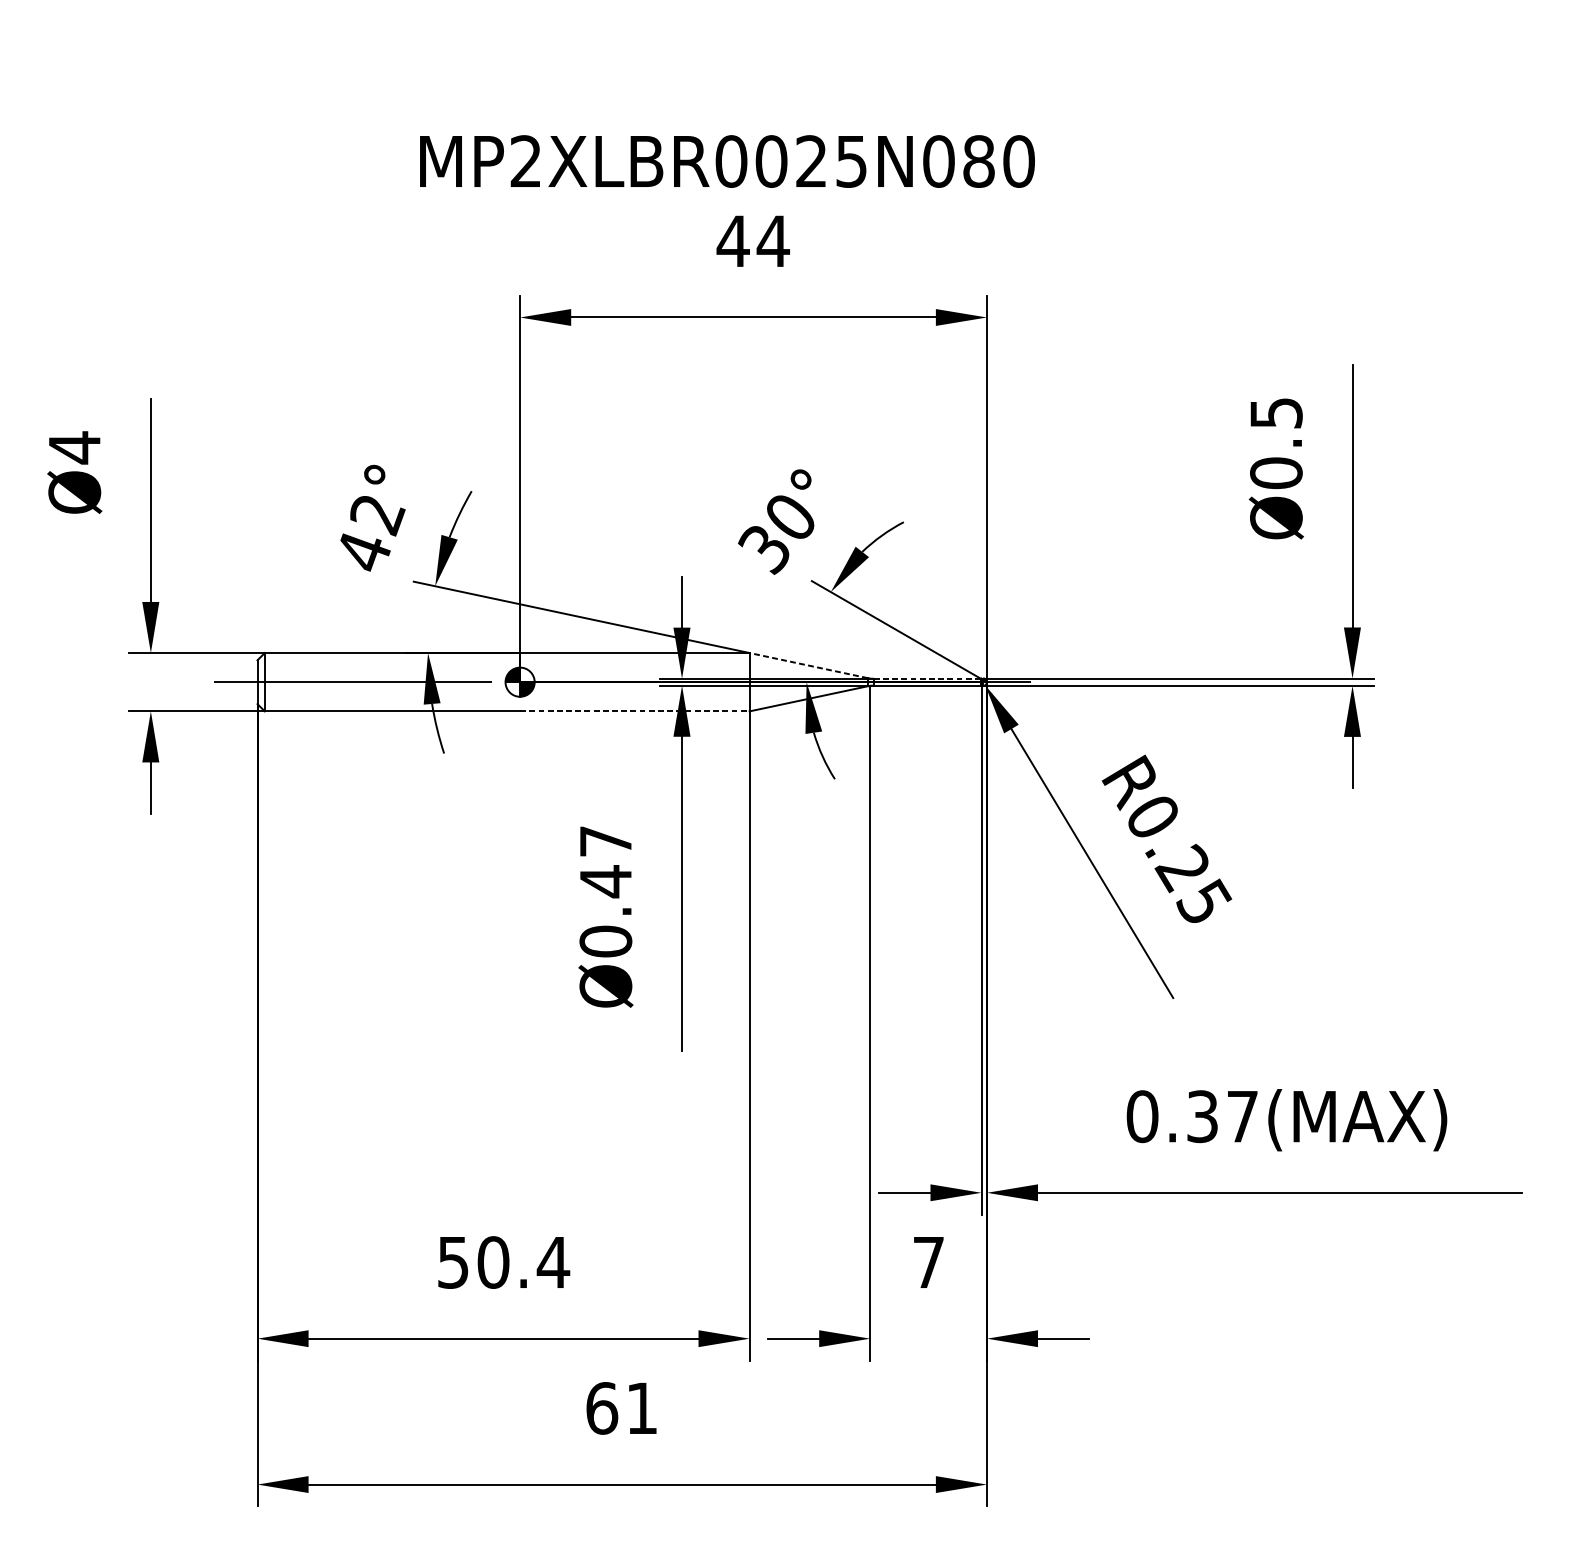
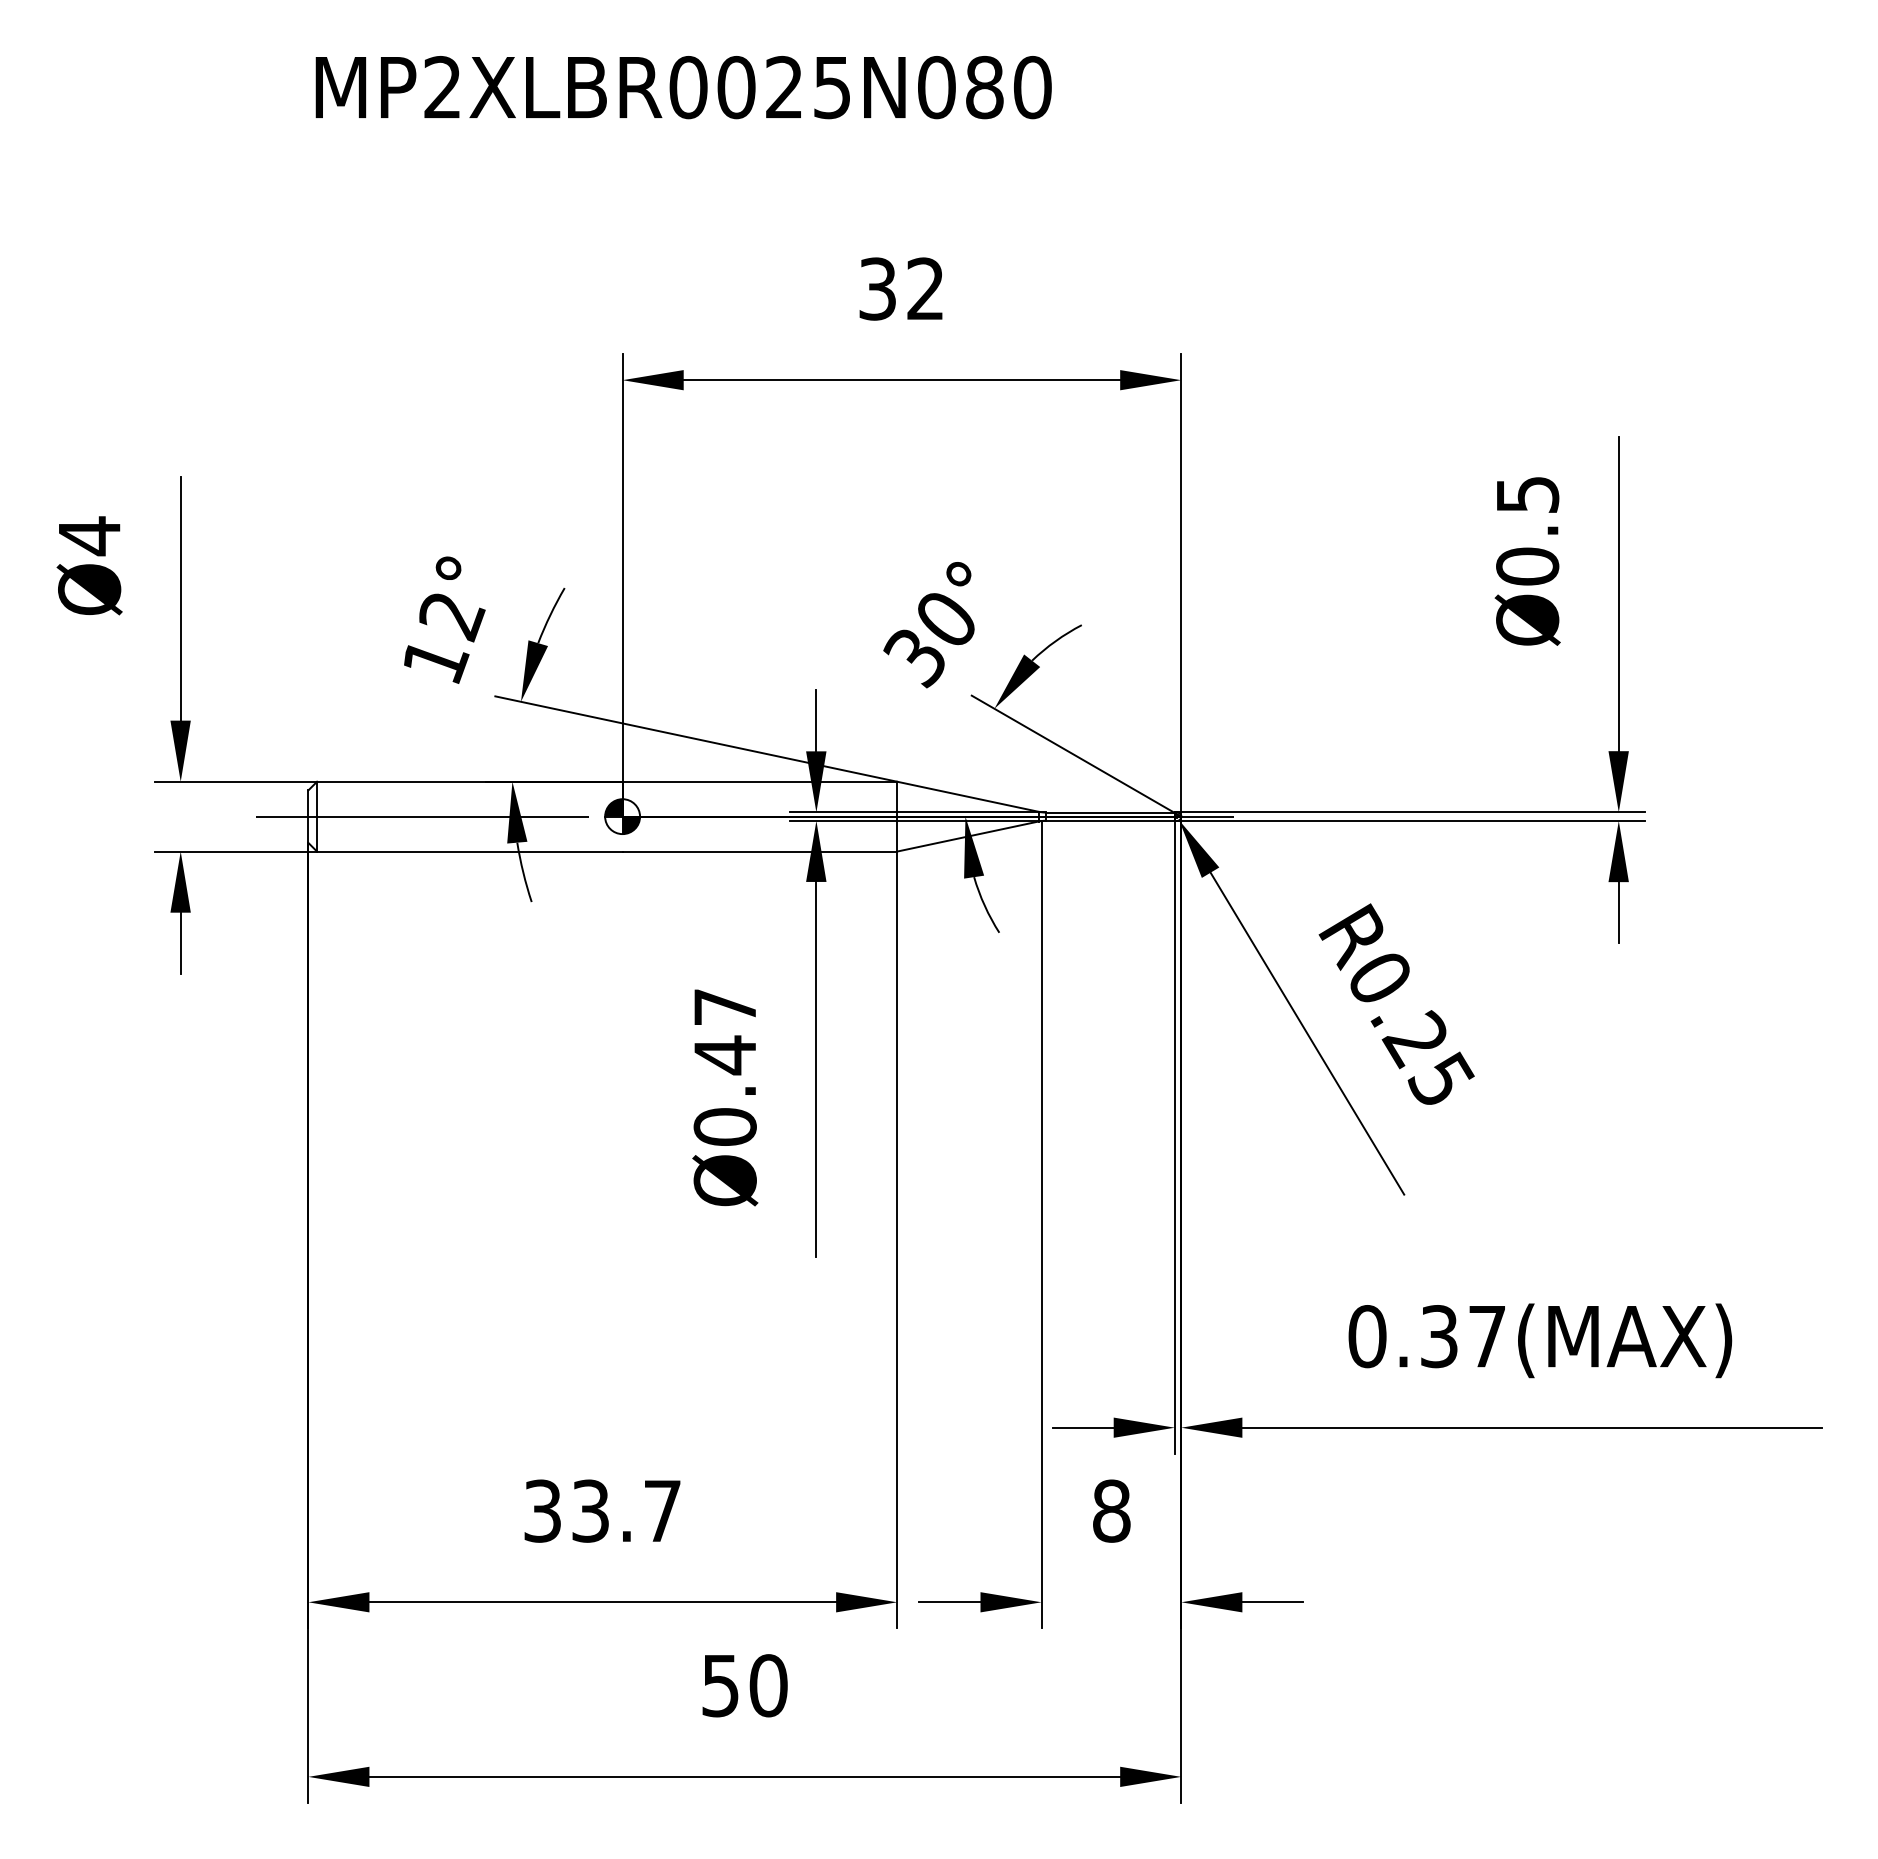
text: (727, 161) -> (683, 87), moved
text: (753, 240) -> (901, 288), 44 -> 32
text: (364, 552) -> (436, 661), 42° -> 12°
line: (808, 665) -> (967, 796), dashed -> solid
line: (927, 678) -> (1110, 812), dashed -> solid
line: (635, 711) -> (760, 851), dashed -> solid
text: (504, 1261) -> (603, 1510), 50.4 -> 33.7
text: (928, 1261) -> (1111, 1510), 7 -> 8
text: (621, 1408) -> (744, 1685), 61 -> 50

